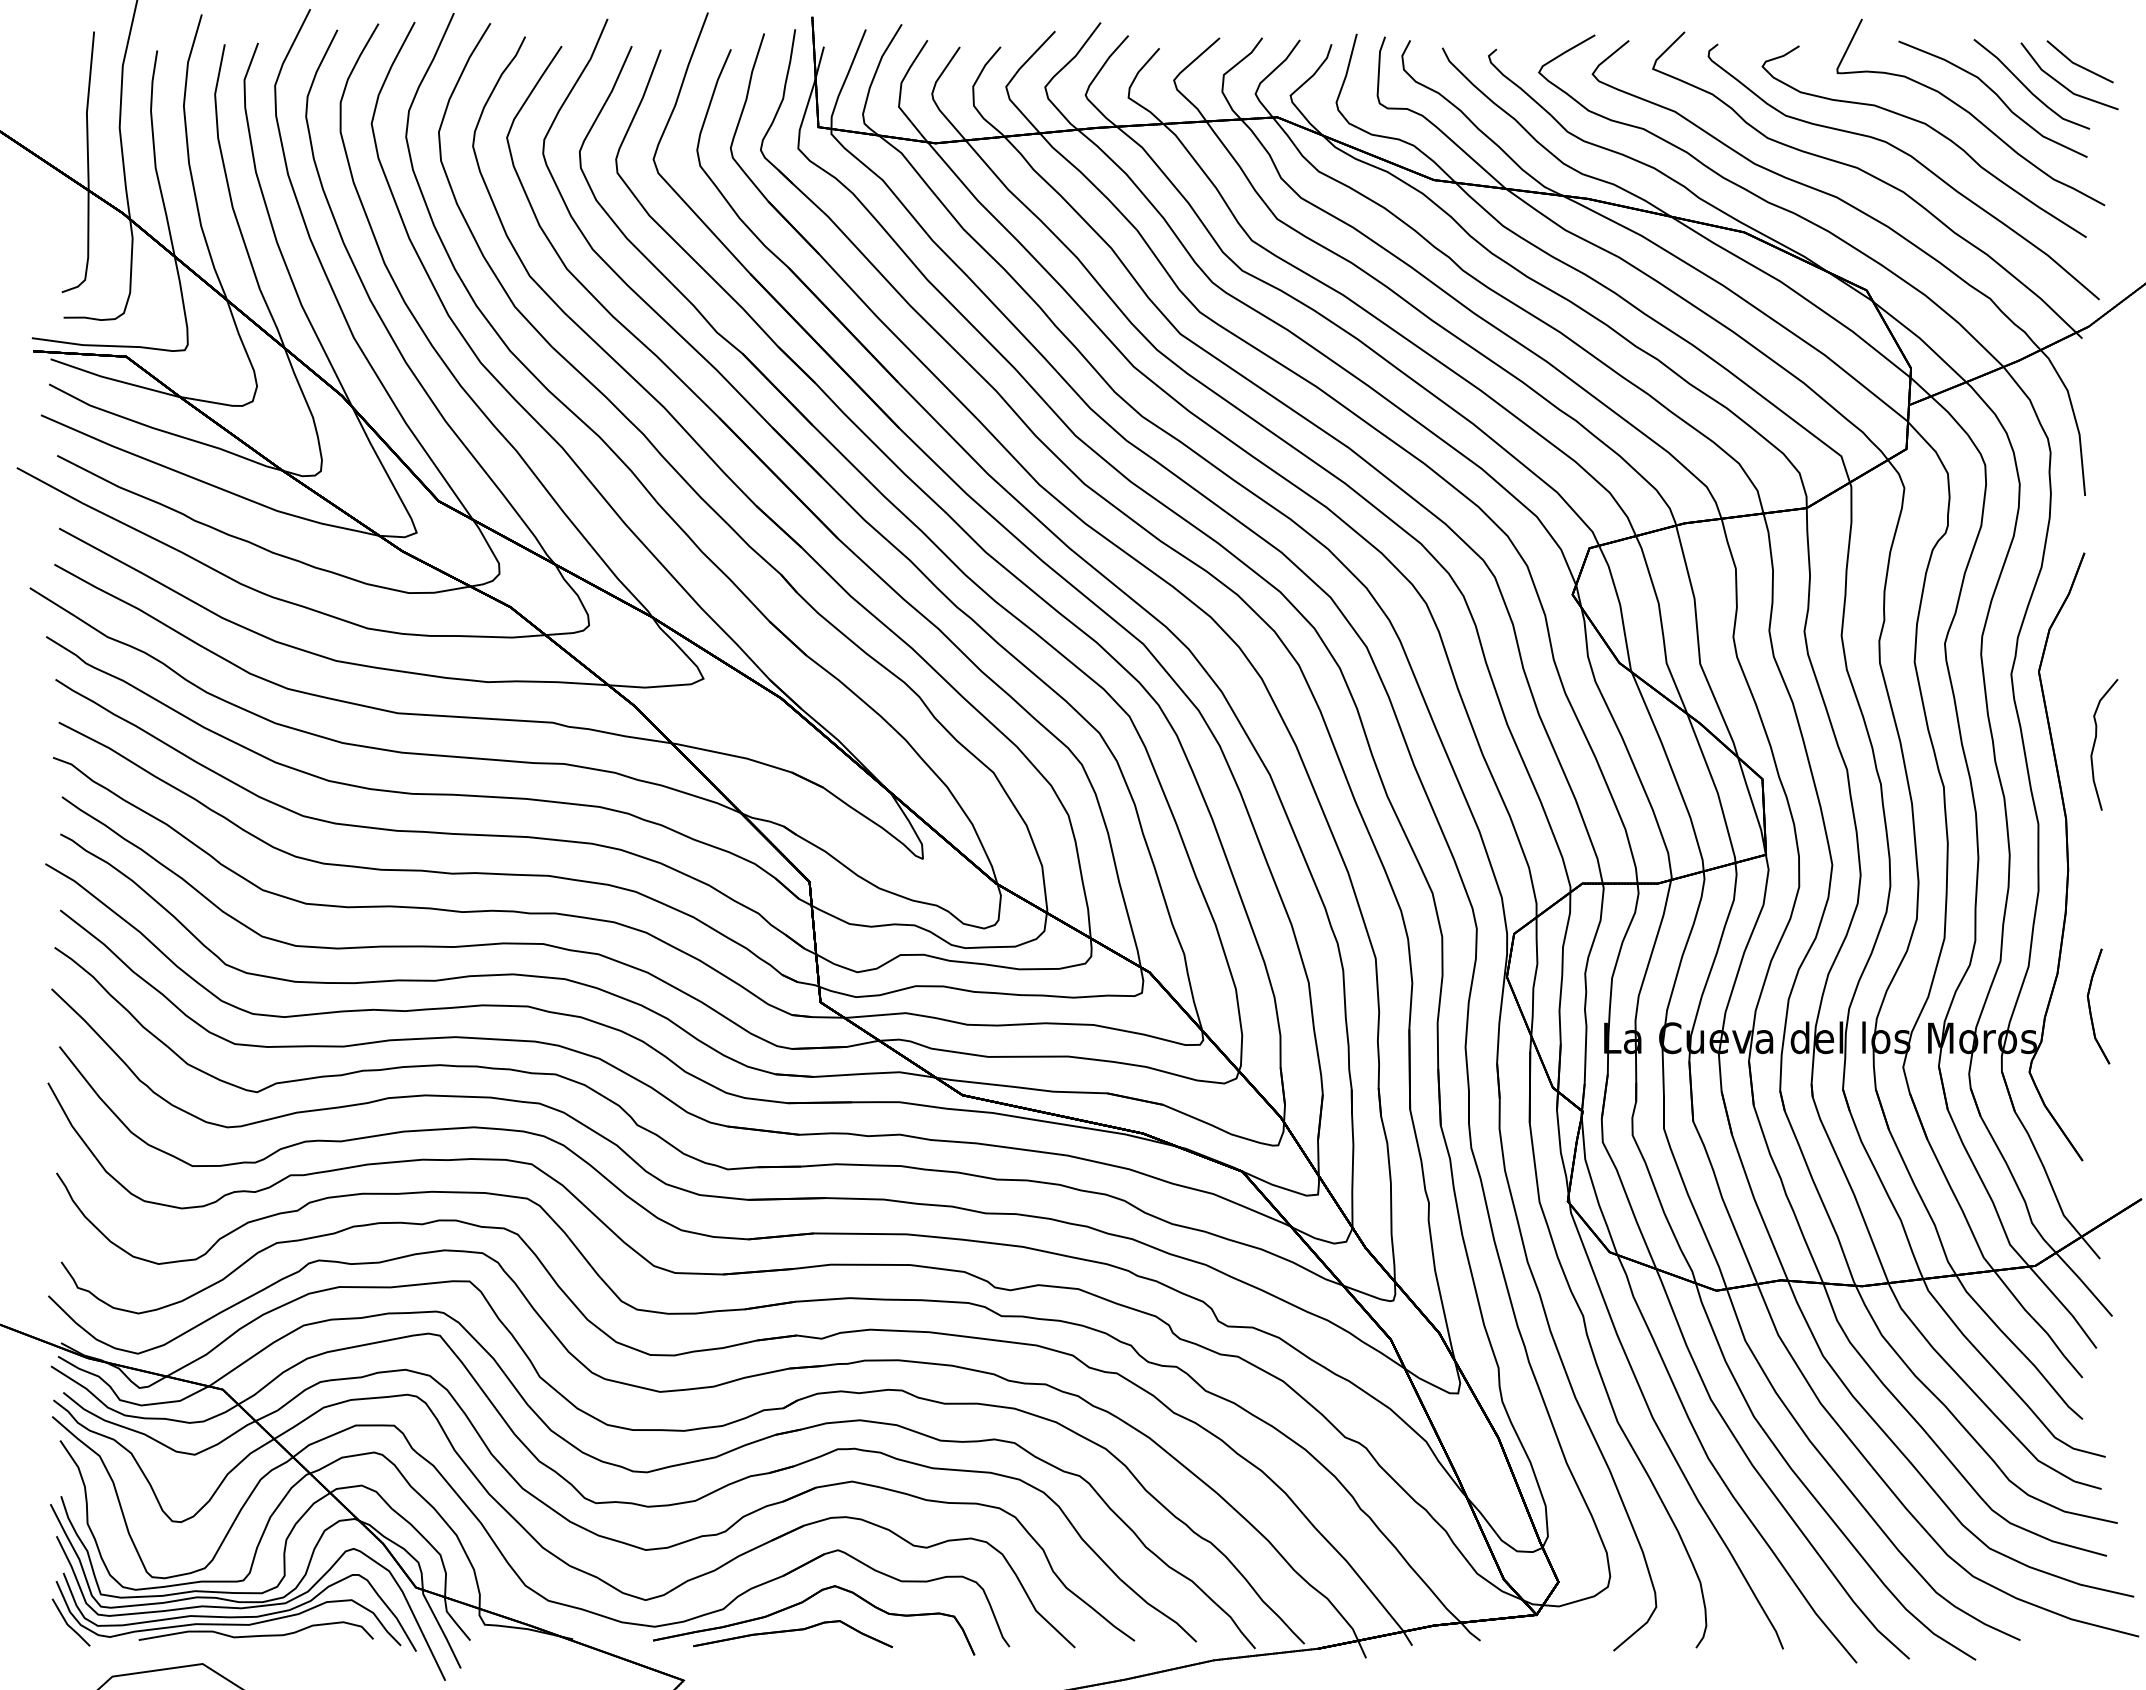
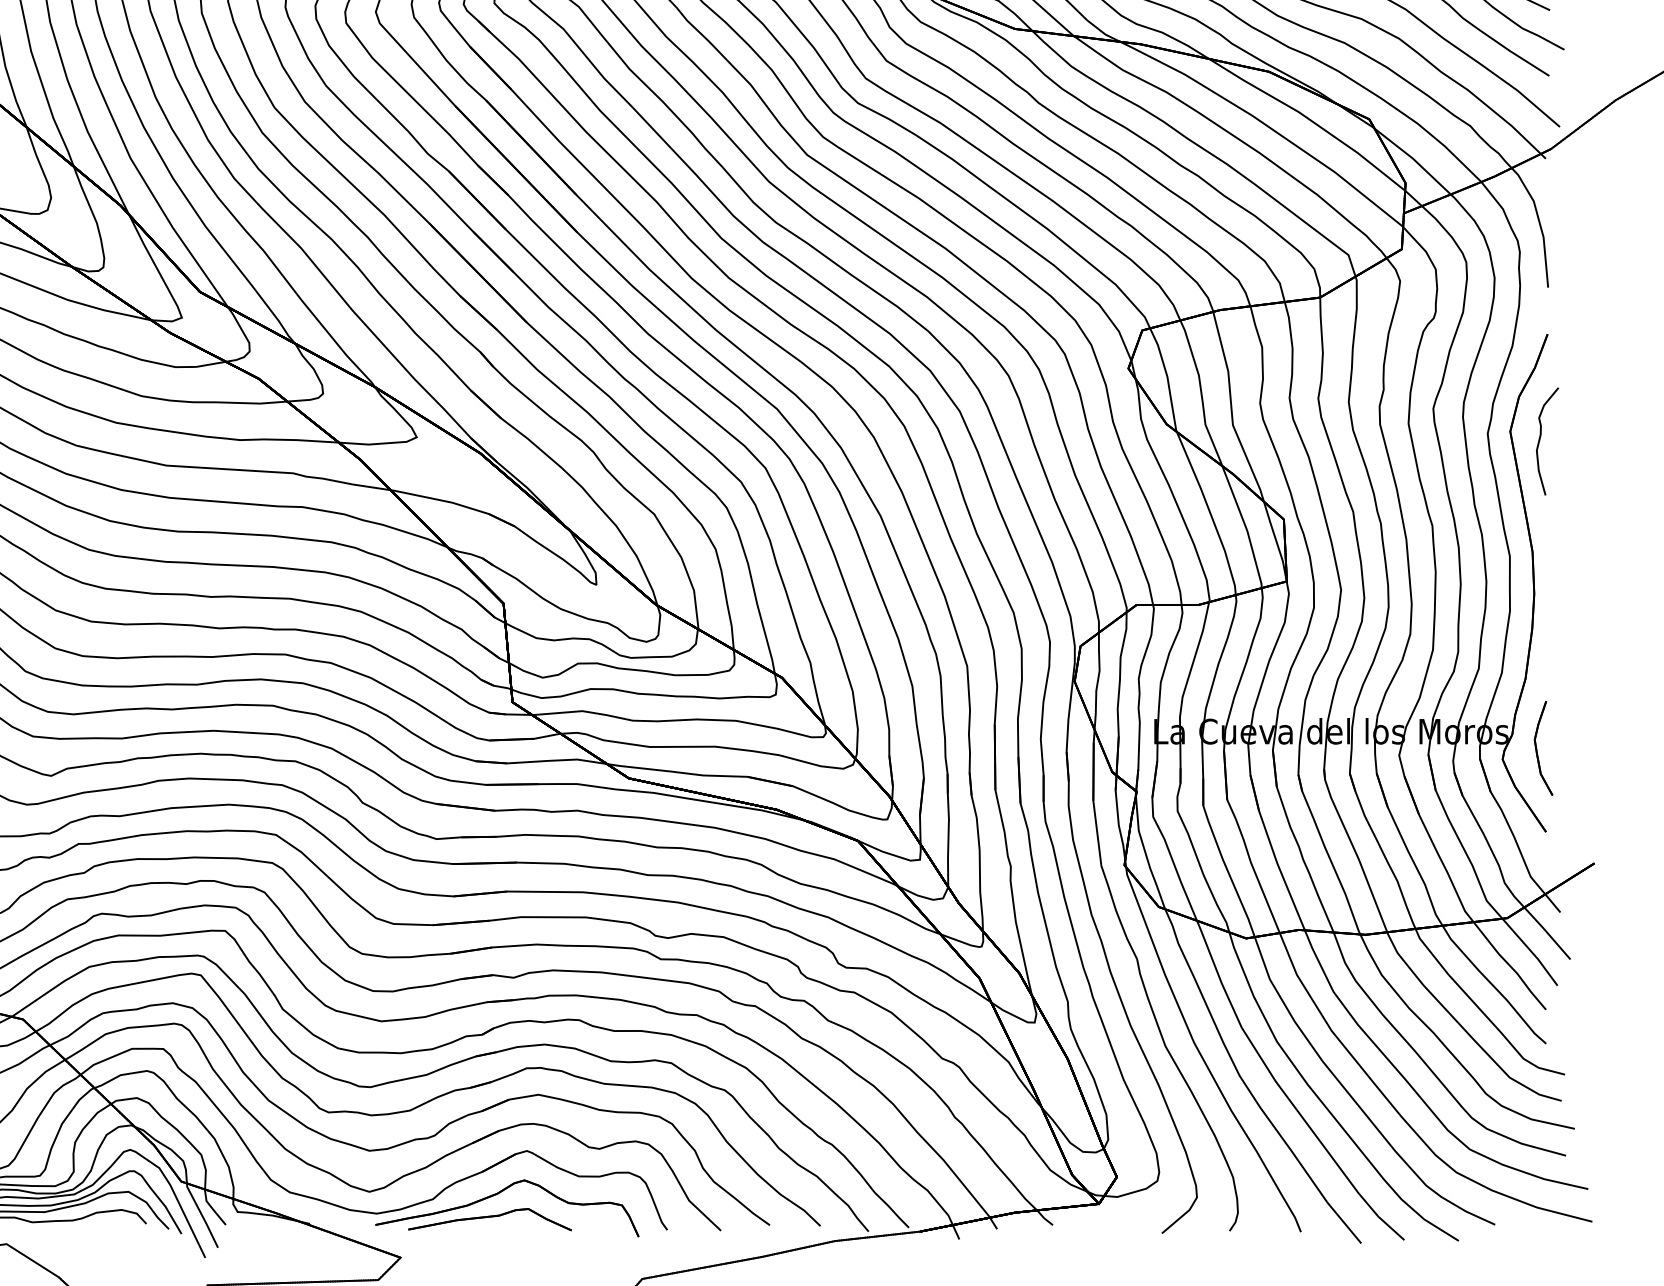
curve: (2095, 743) -> (1540, 440), moved
part: (2090, 1006) -> (1536, 748), moved

